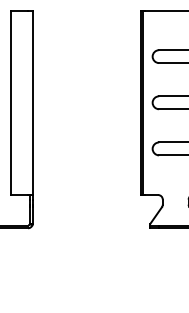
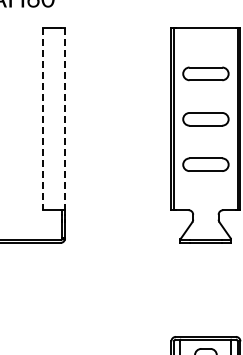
line: (10, 102) -> (43, 119), solid -> dashed
line: (33, 102) -> (65, 119), solid -> dashed

